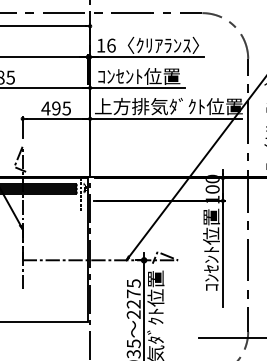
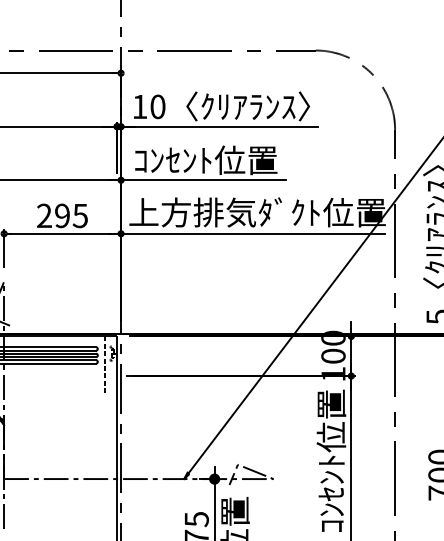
text: (111, 45) -> (158, 106), 16 -> 10
text: (45, 108) -> (43, 215), 495 -> 295

